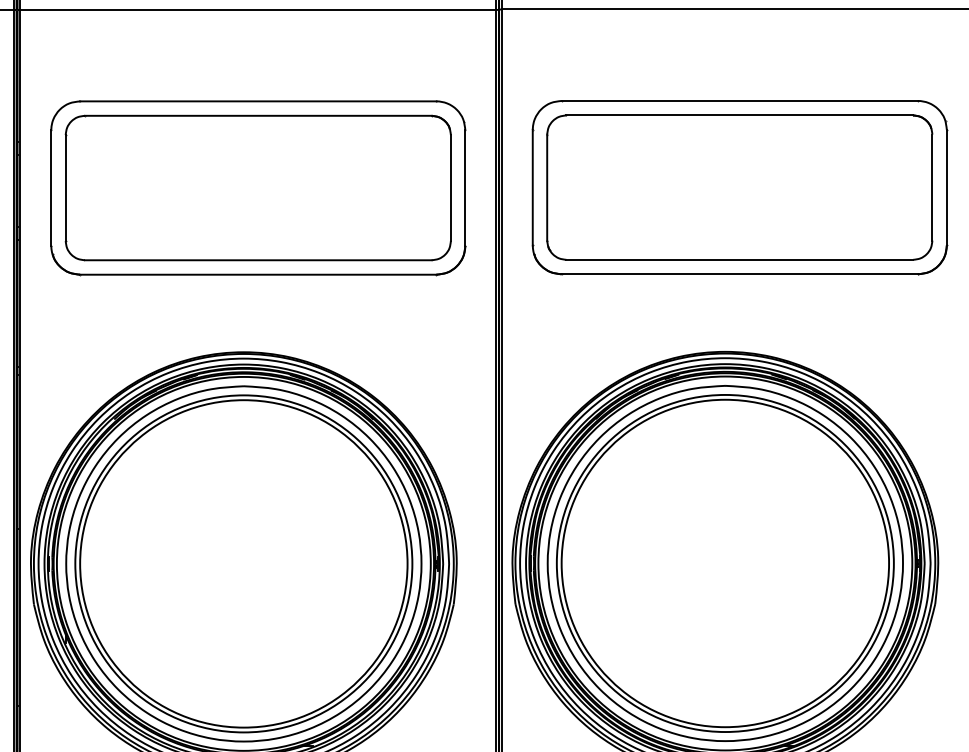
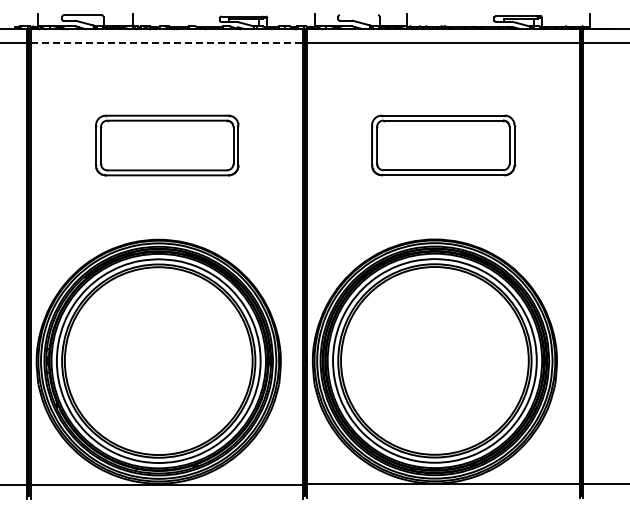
line: (259, 10) -> (167, 43), solid -> dashed
part: (259, 187) -> (167, 145), size x0.6
part: (740, 187) -> (443, 145), size x0.6

